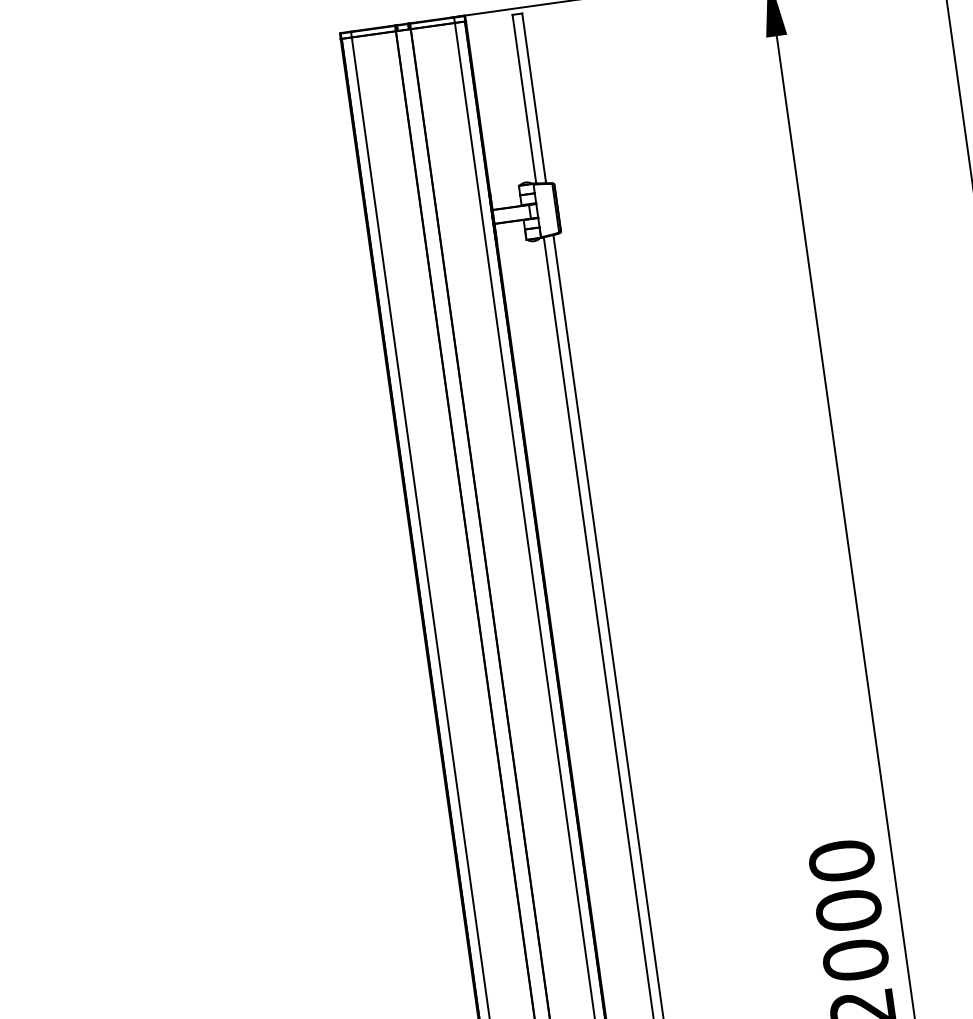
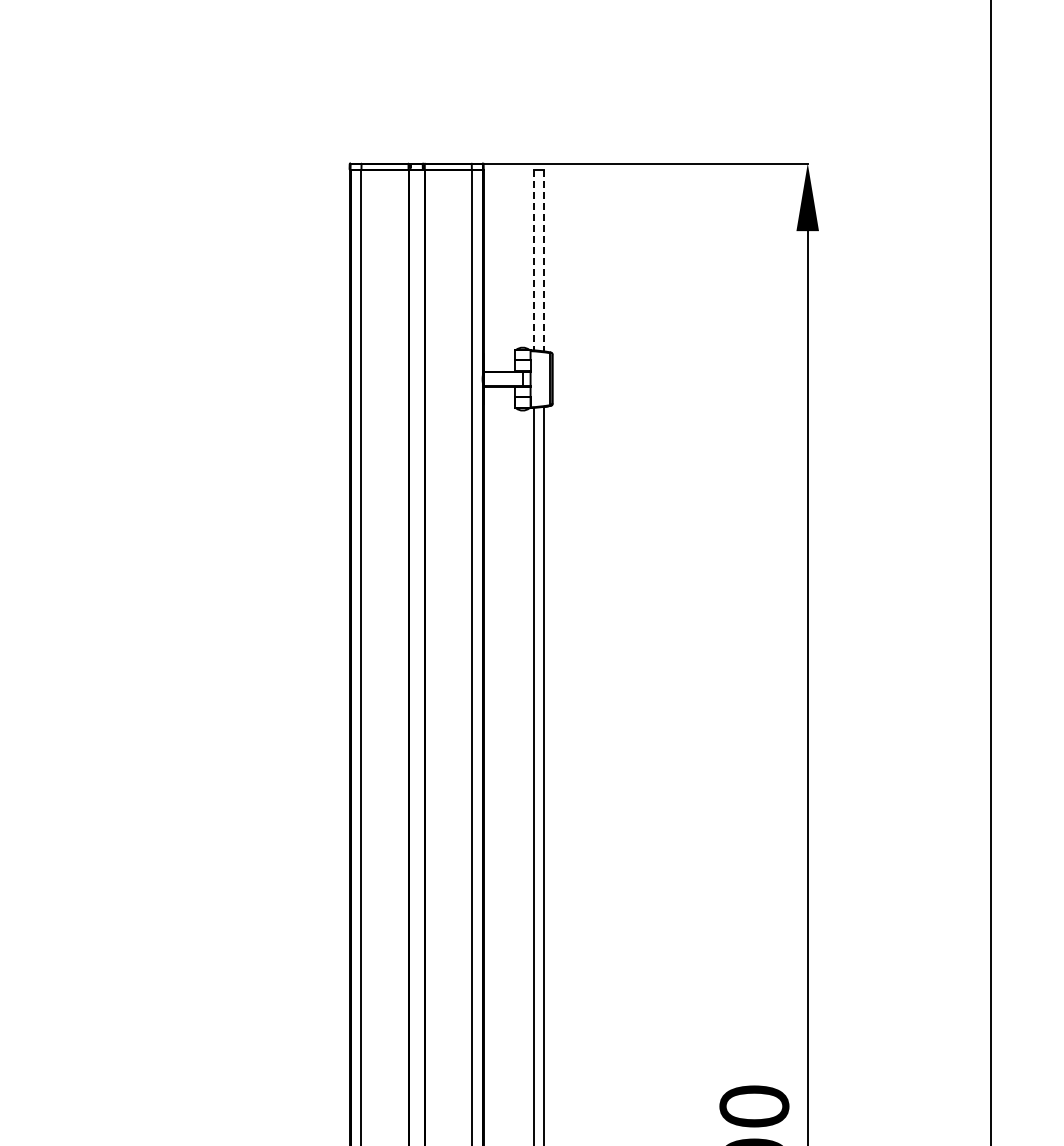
line: (524, 98) -> (533, 259), solid -> dashed
line: (533, 98) -> (543, 260), solid -> dashed

